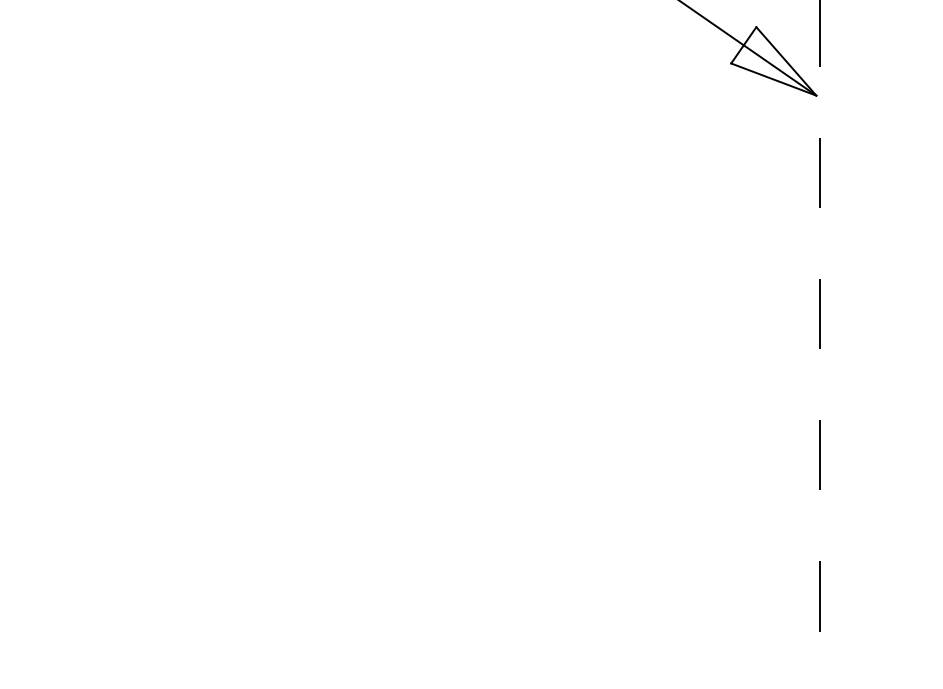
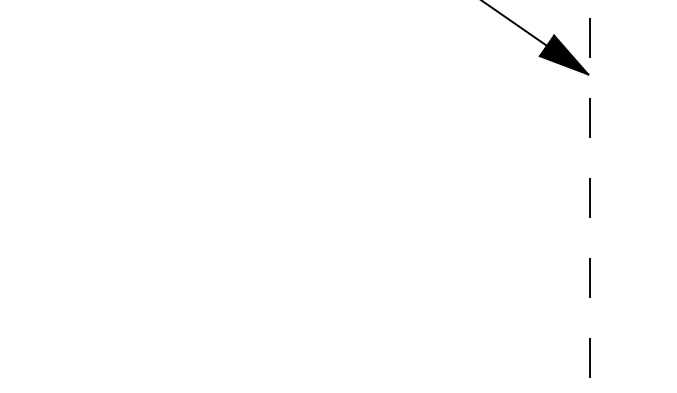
fill: (772, 60) -> (563, 54), added

